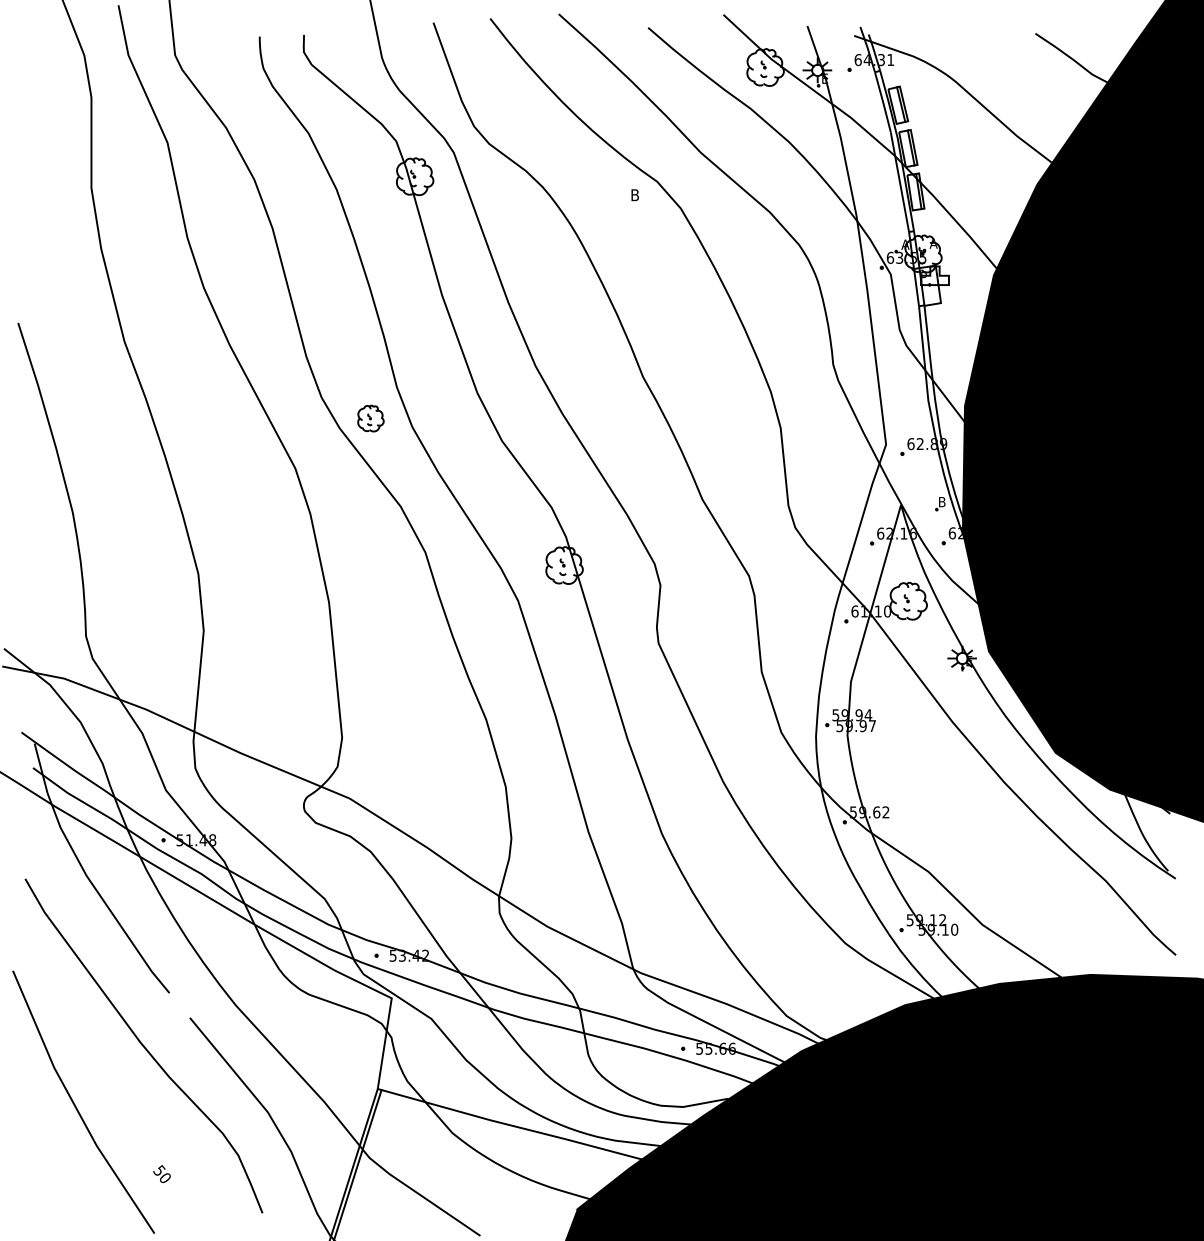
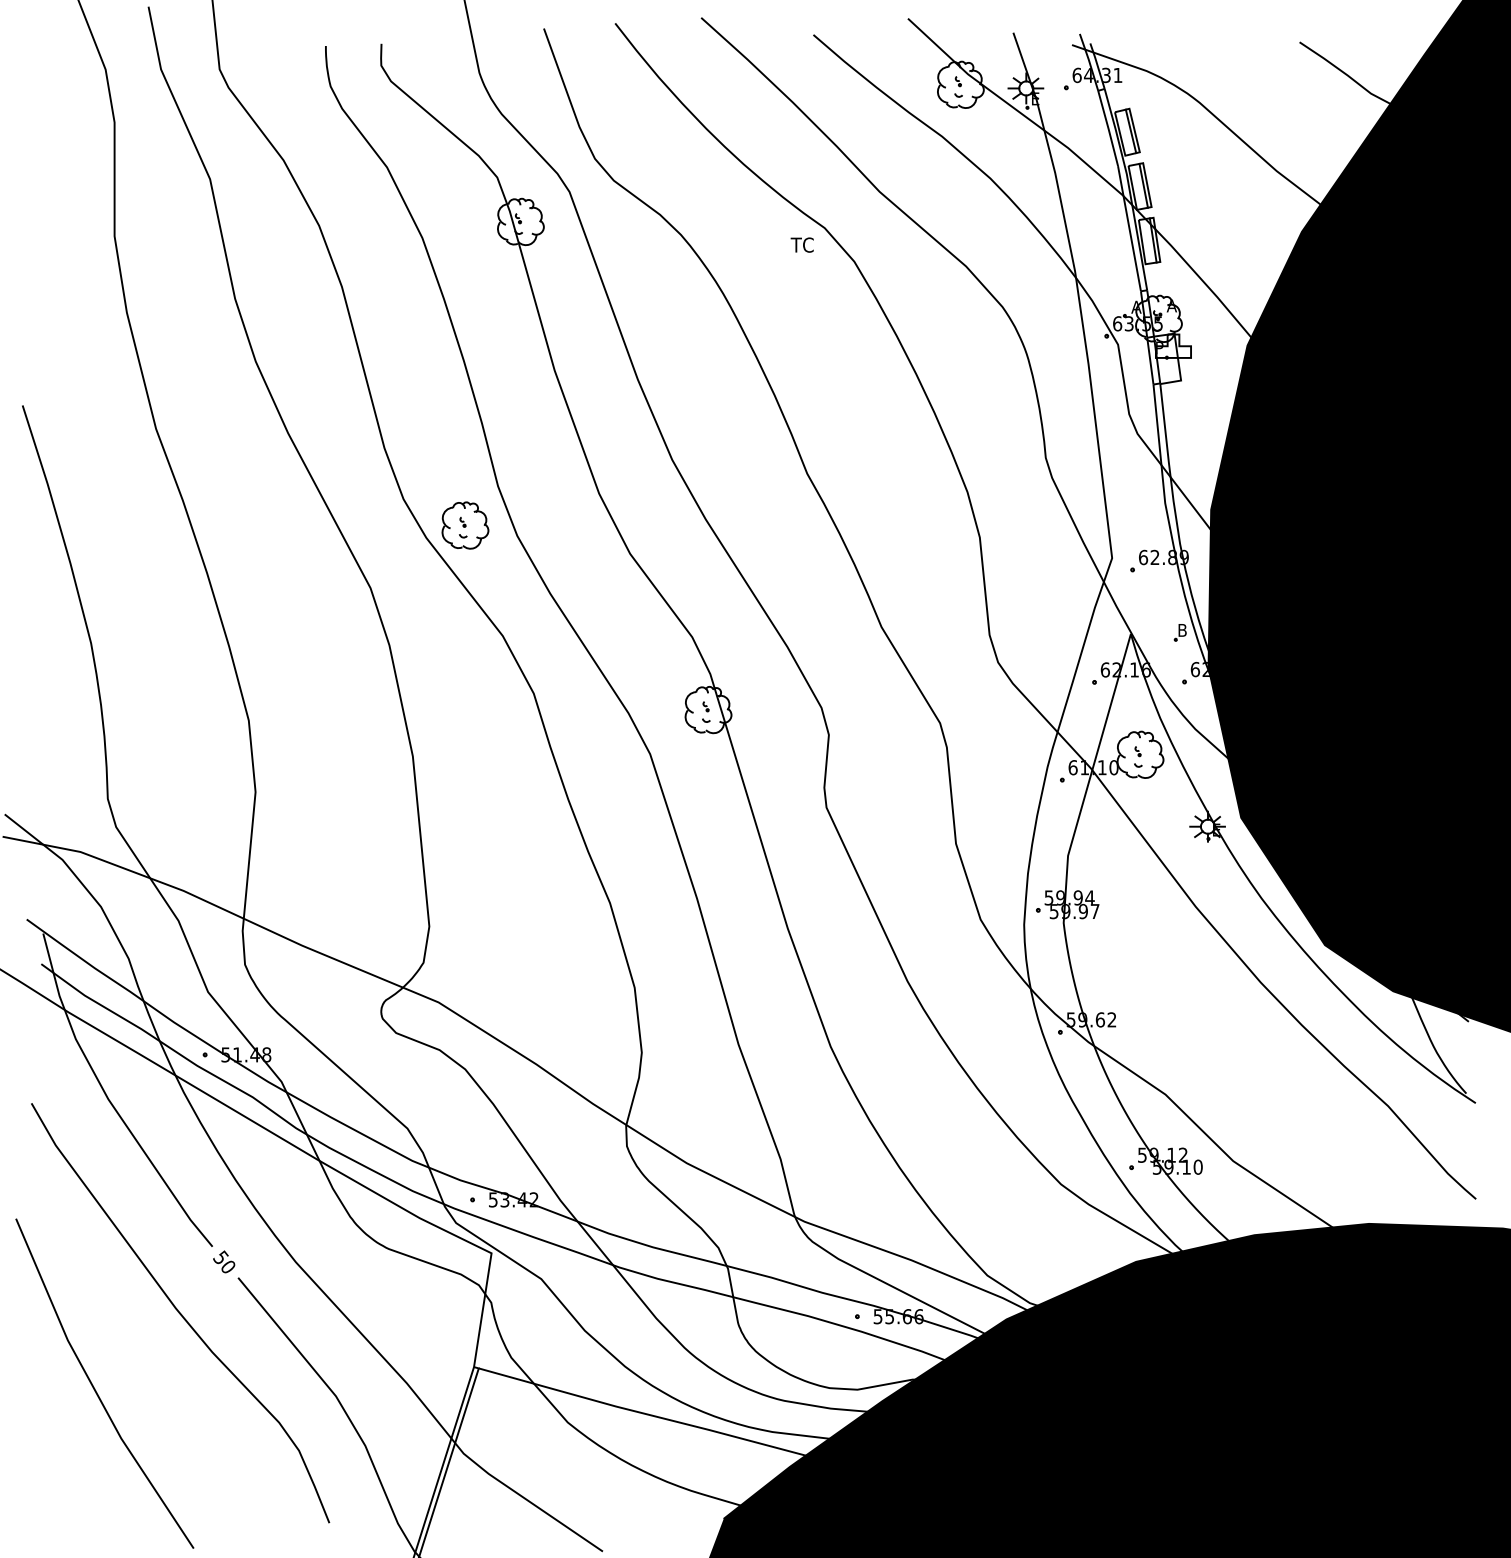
text: (638, 194) -> (801, 244), B -> TC
part: (370, 418) -> (465, 525), size x1.43
text: (162, 1173) -> (224, 1261), moved

